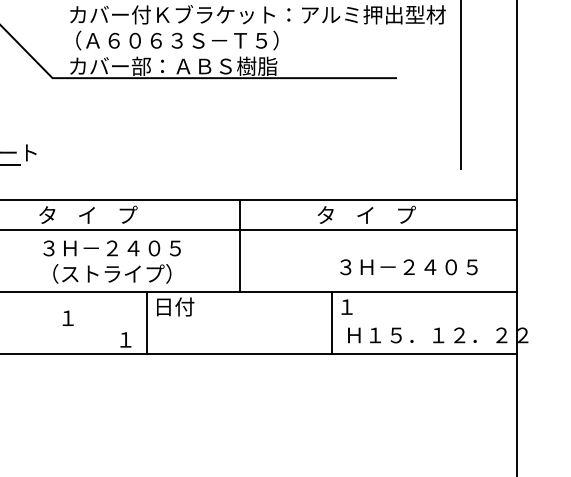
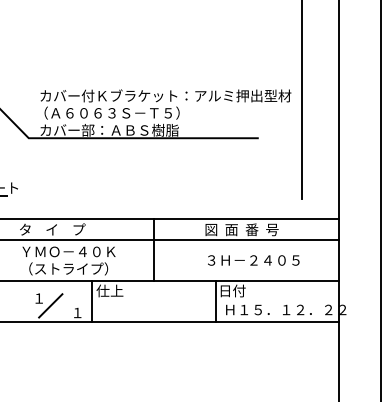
text: (371, 214) -> (241, 229), タ    イ    プ -> 図  面  番  号
text: (112, 247) -> (68, 251), ３Ｈ－２４０５ -> ＹＭＯ－４０Ｋ
text: (408, 267) -> (253, 260), moved
text: (173, 306) -> (109, 290), 日付 -> 仕上
text: (357, 306) -> (232, 290), １ -> 日付
line: (85, 328) -> (50, 305), added

